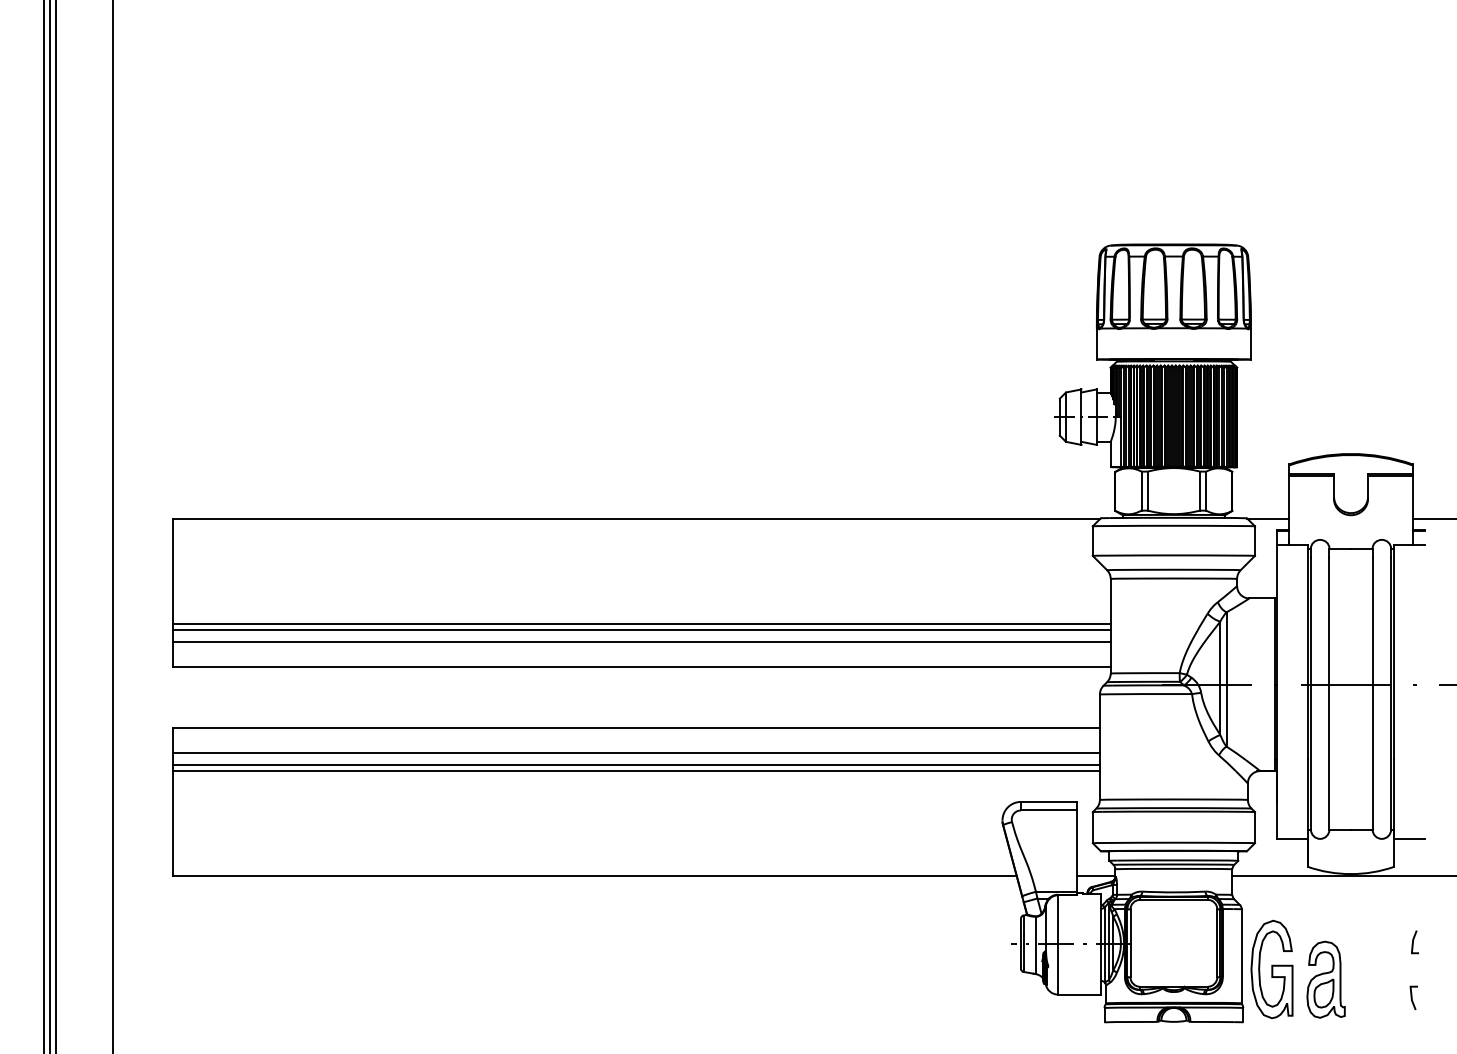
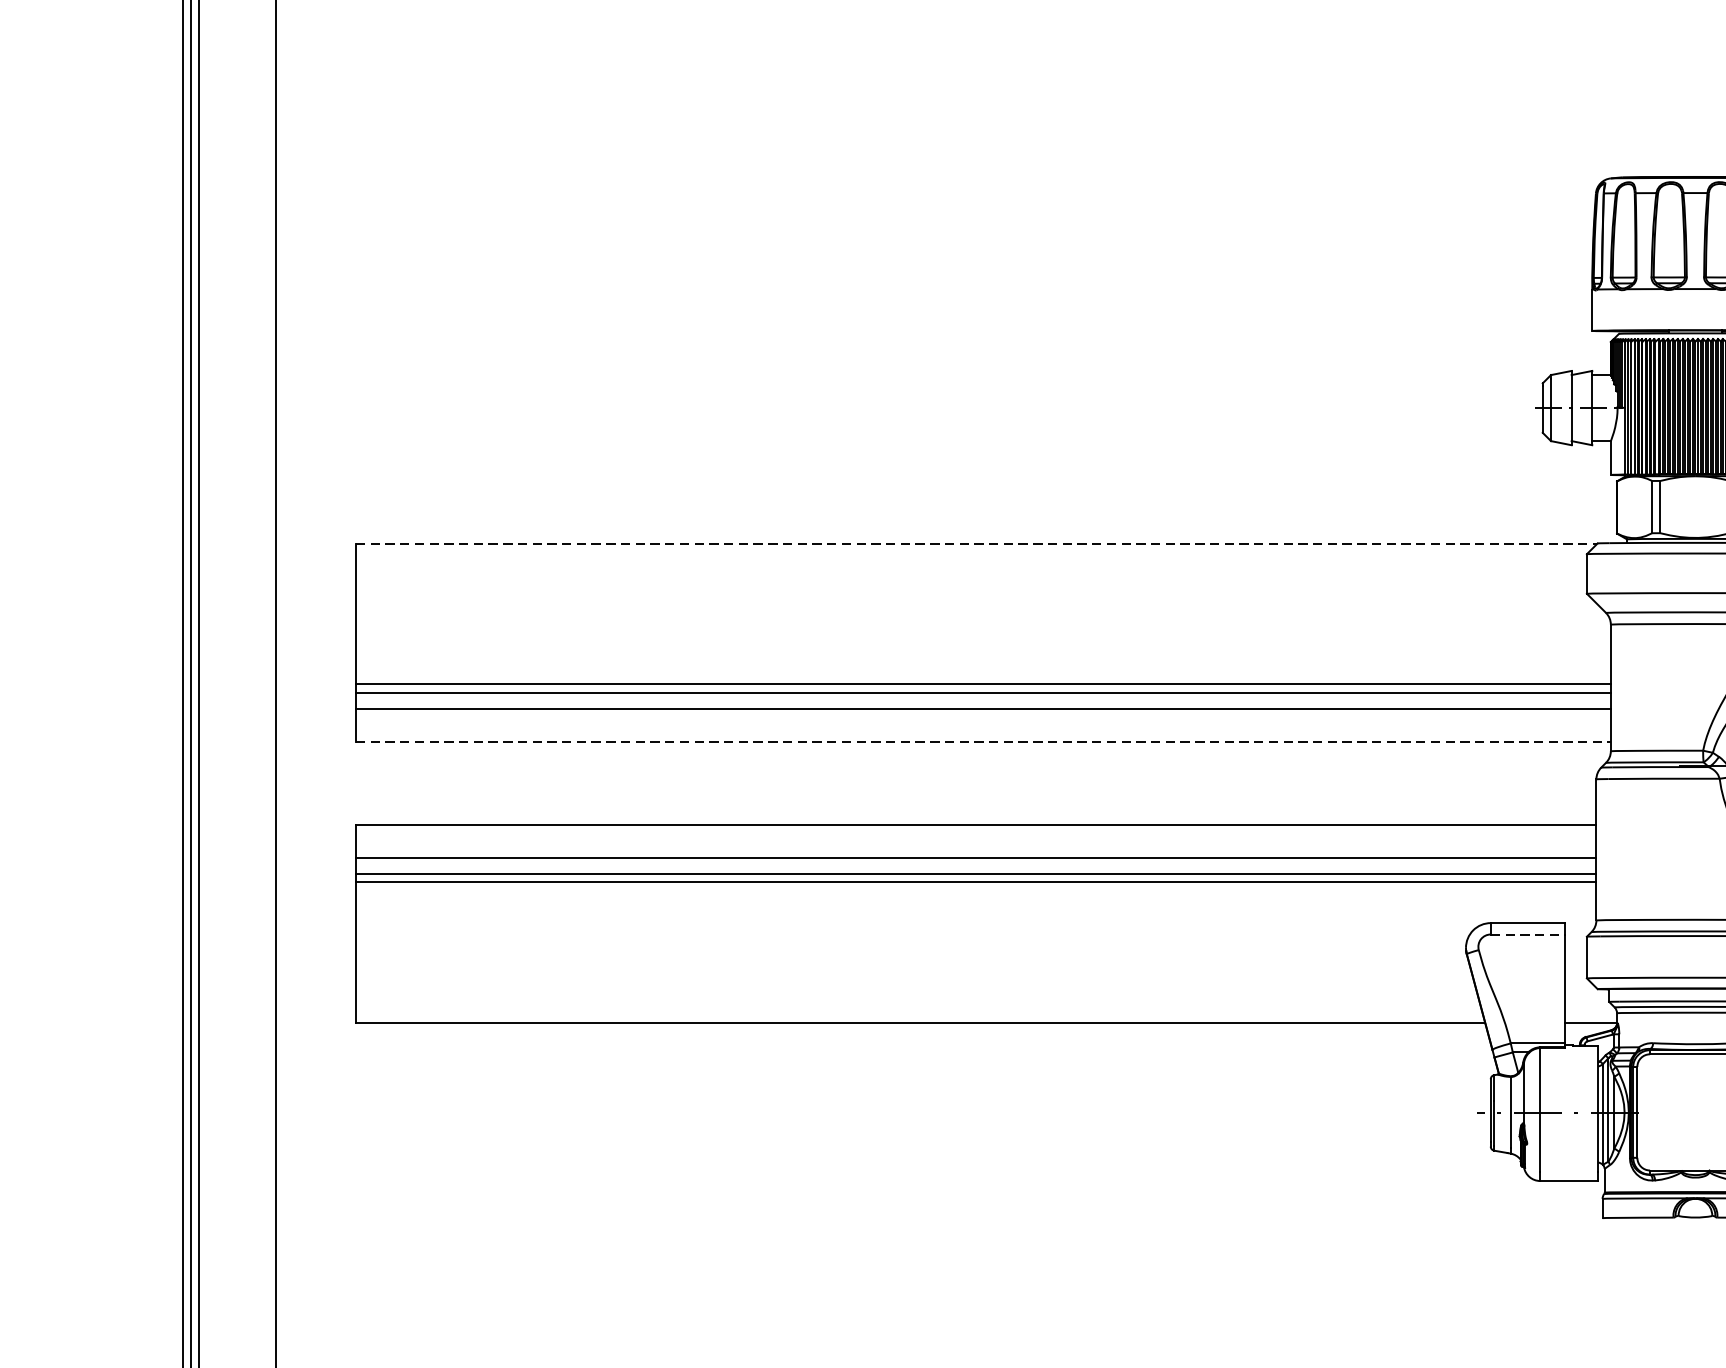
line: (636, 518) -> (976, 543), solid -> dashed
line: (641, 666) -> (982, 741), solid -> dashed
line: (1048, 810) -> (1527, 934), solid -> dashed

